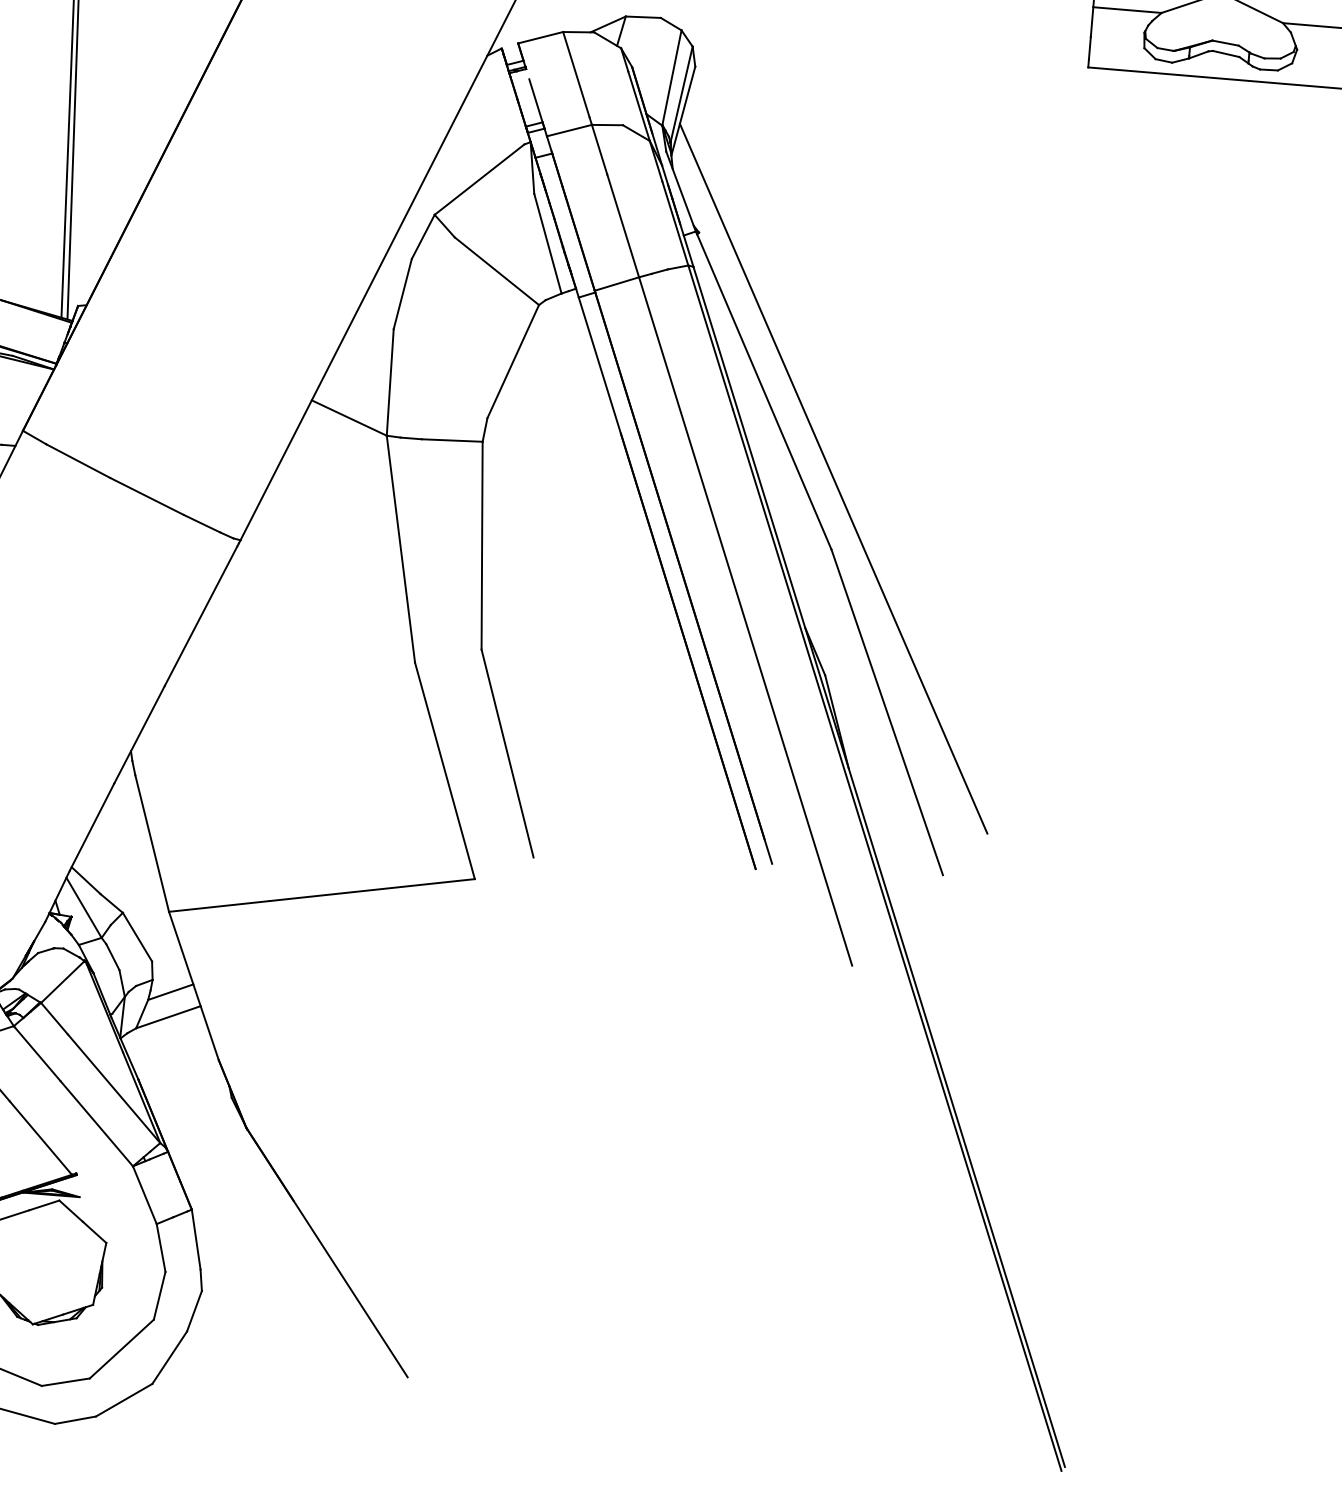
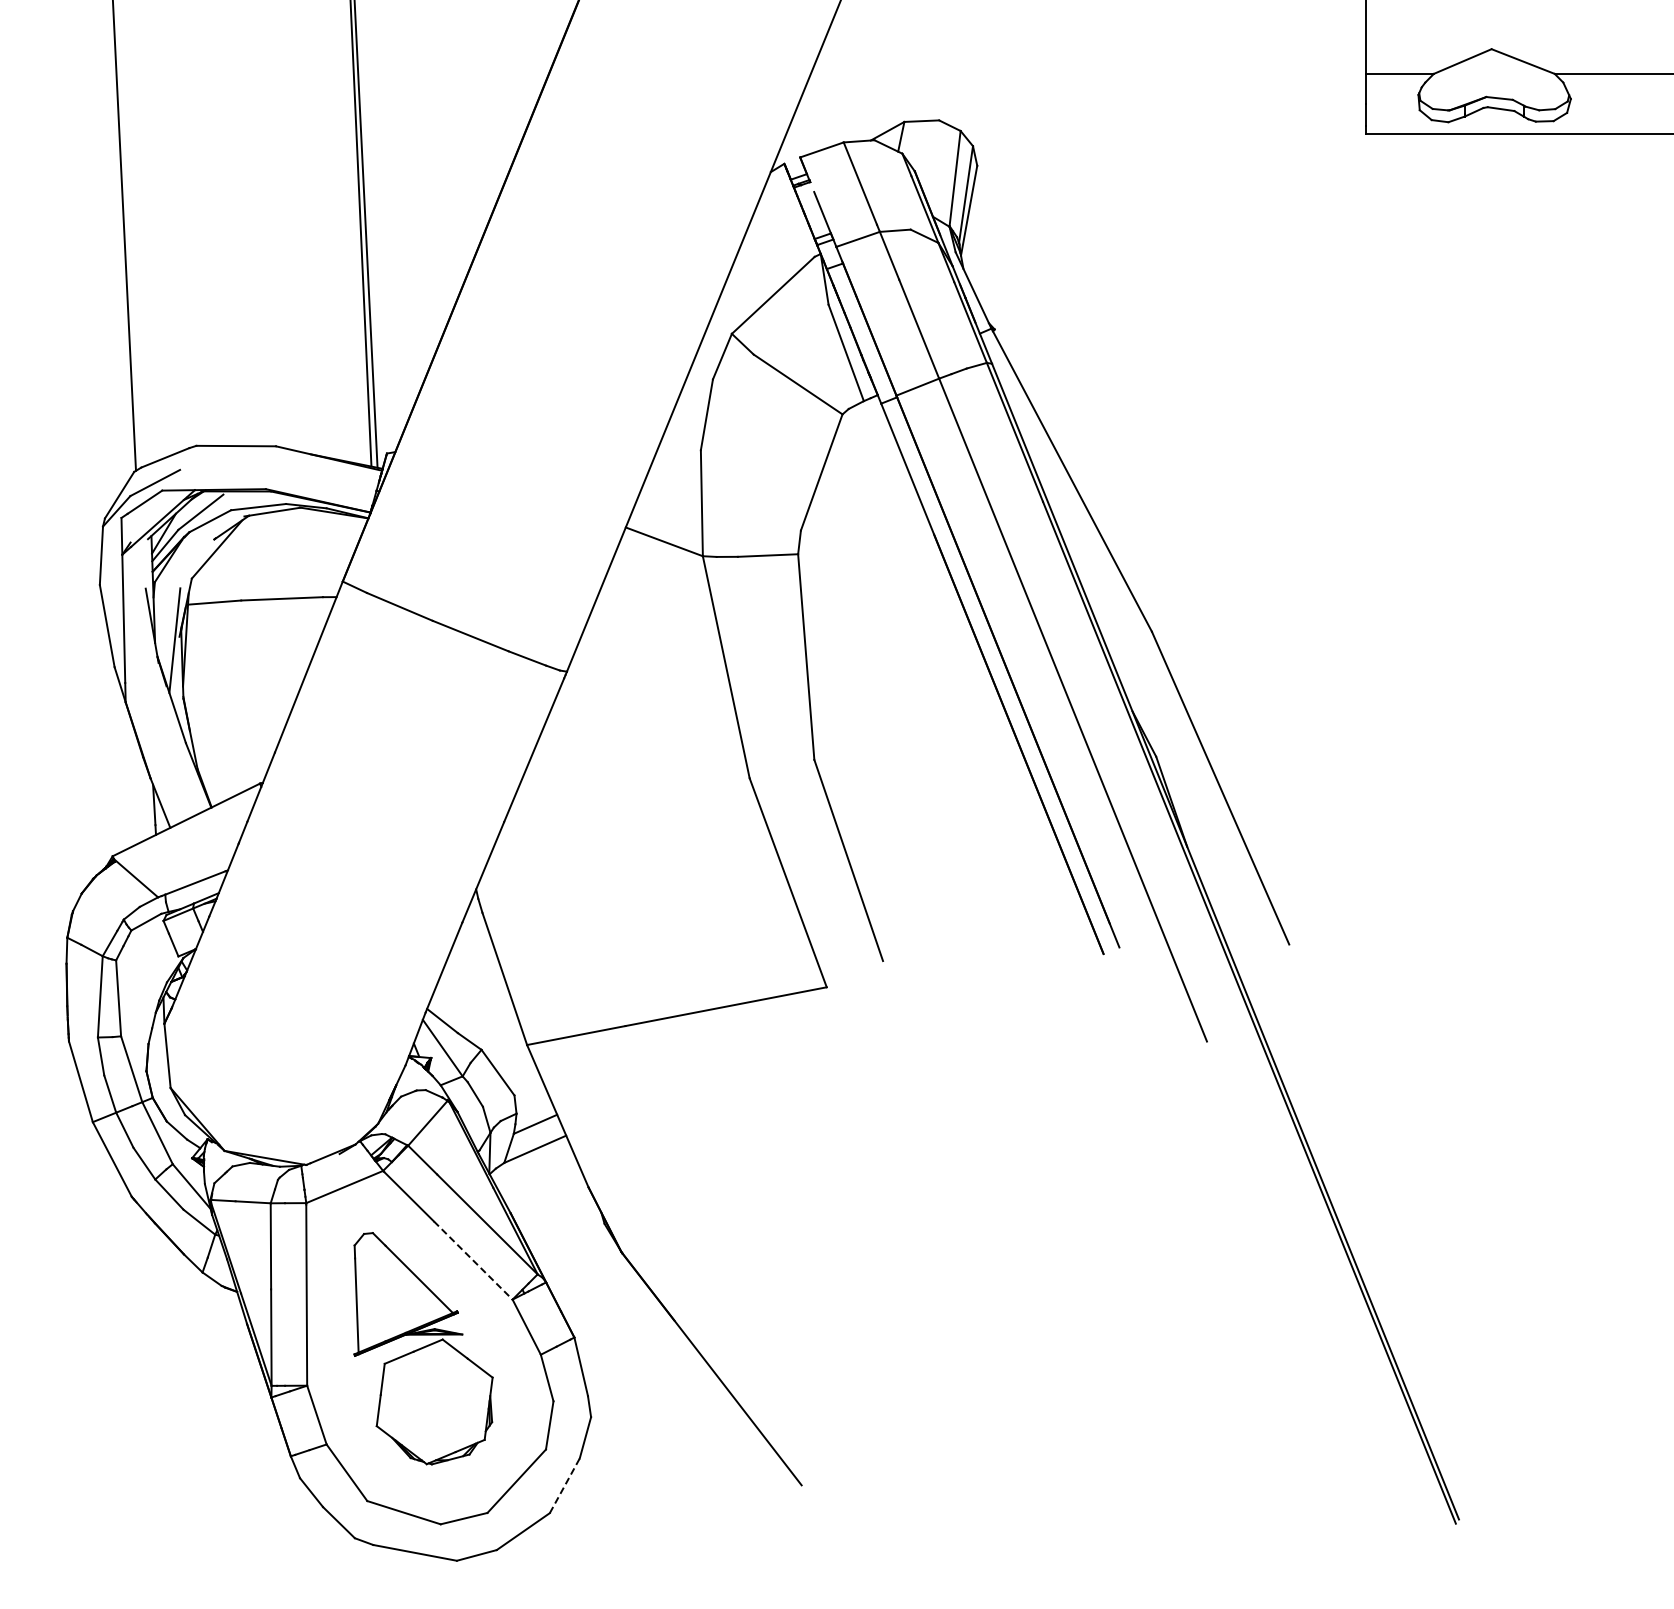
line: (832, 478) -> (1147, 561), removed
line: (97, 1123) -> (473, 1260), solid -> dashed
line: (170, 1357) -> (565, 1485), solid -> dashed

